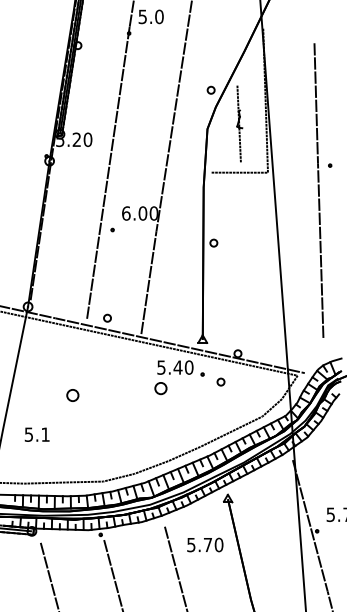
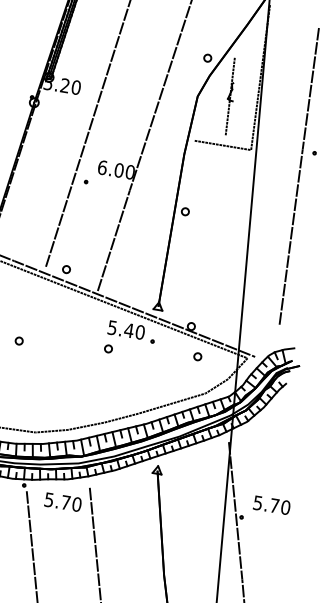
part: (220, 381) -> (197, 356), moved
part: (160, 388) -> (108, 348), size x0.62
part: (72, 394) -> (18, 340), size x0.62
text: (205, 544) -> (63, 501), moved

